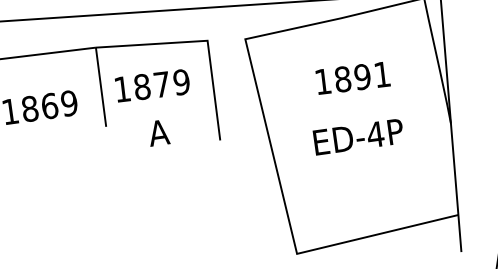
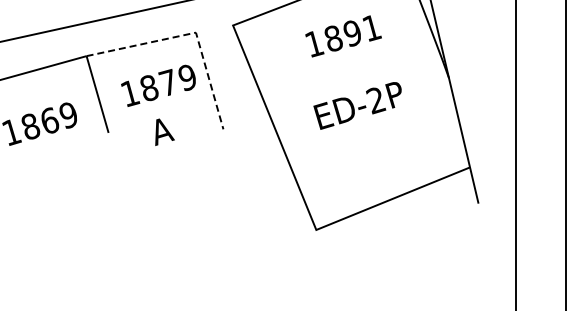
line: (203, 40) -> (191, 33), solid -> dashed
text: (353, 78) -> (343, 36), moved
text: (151, 85) -> (158, 85), moved
text: (375, 134) -> (376, 100), ED-4P -> ED-2P

